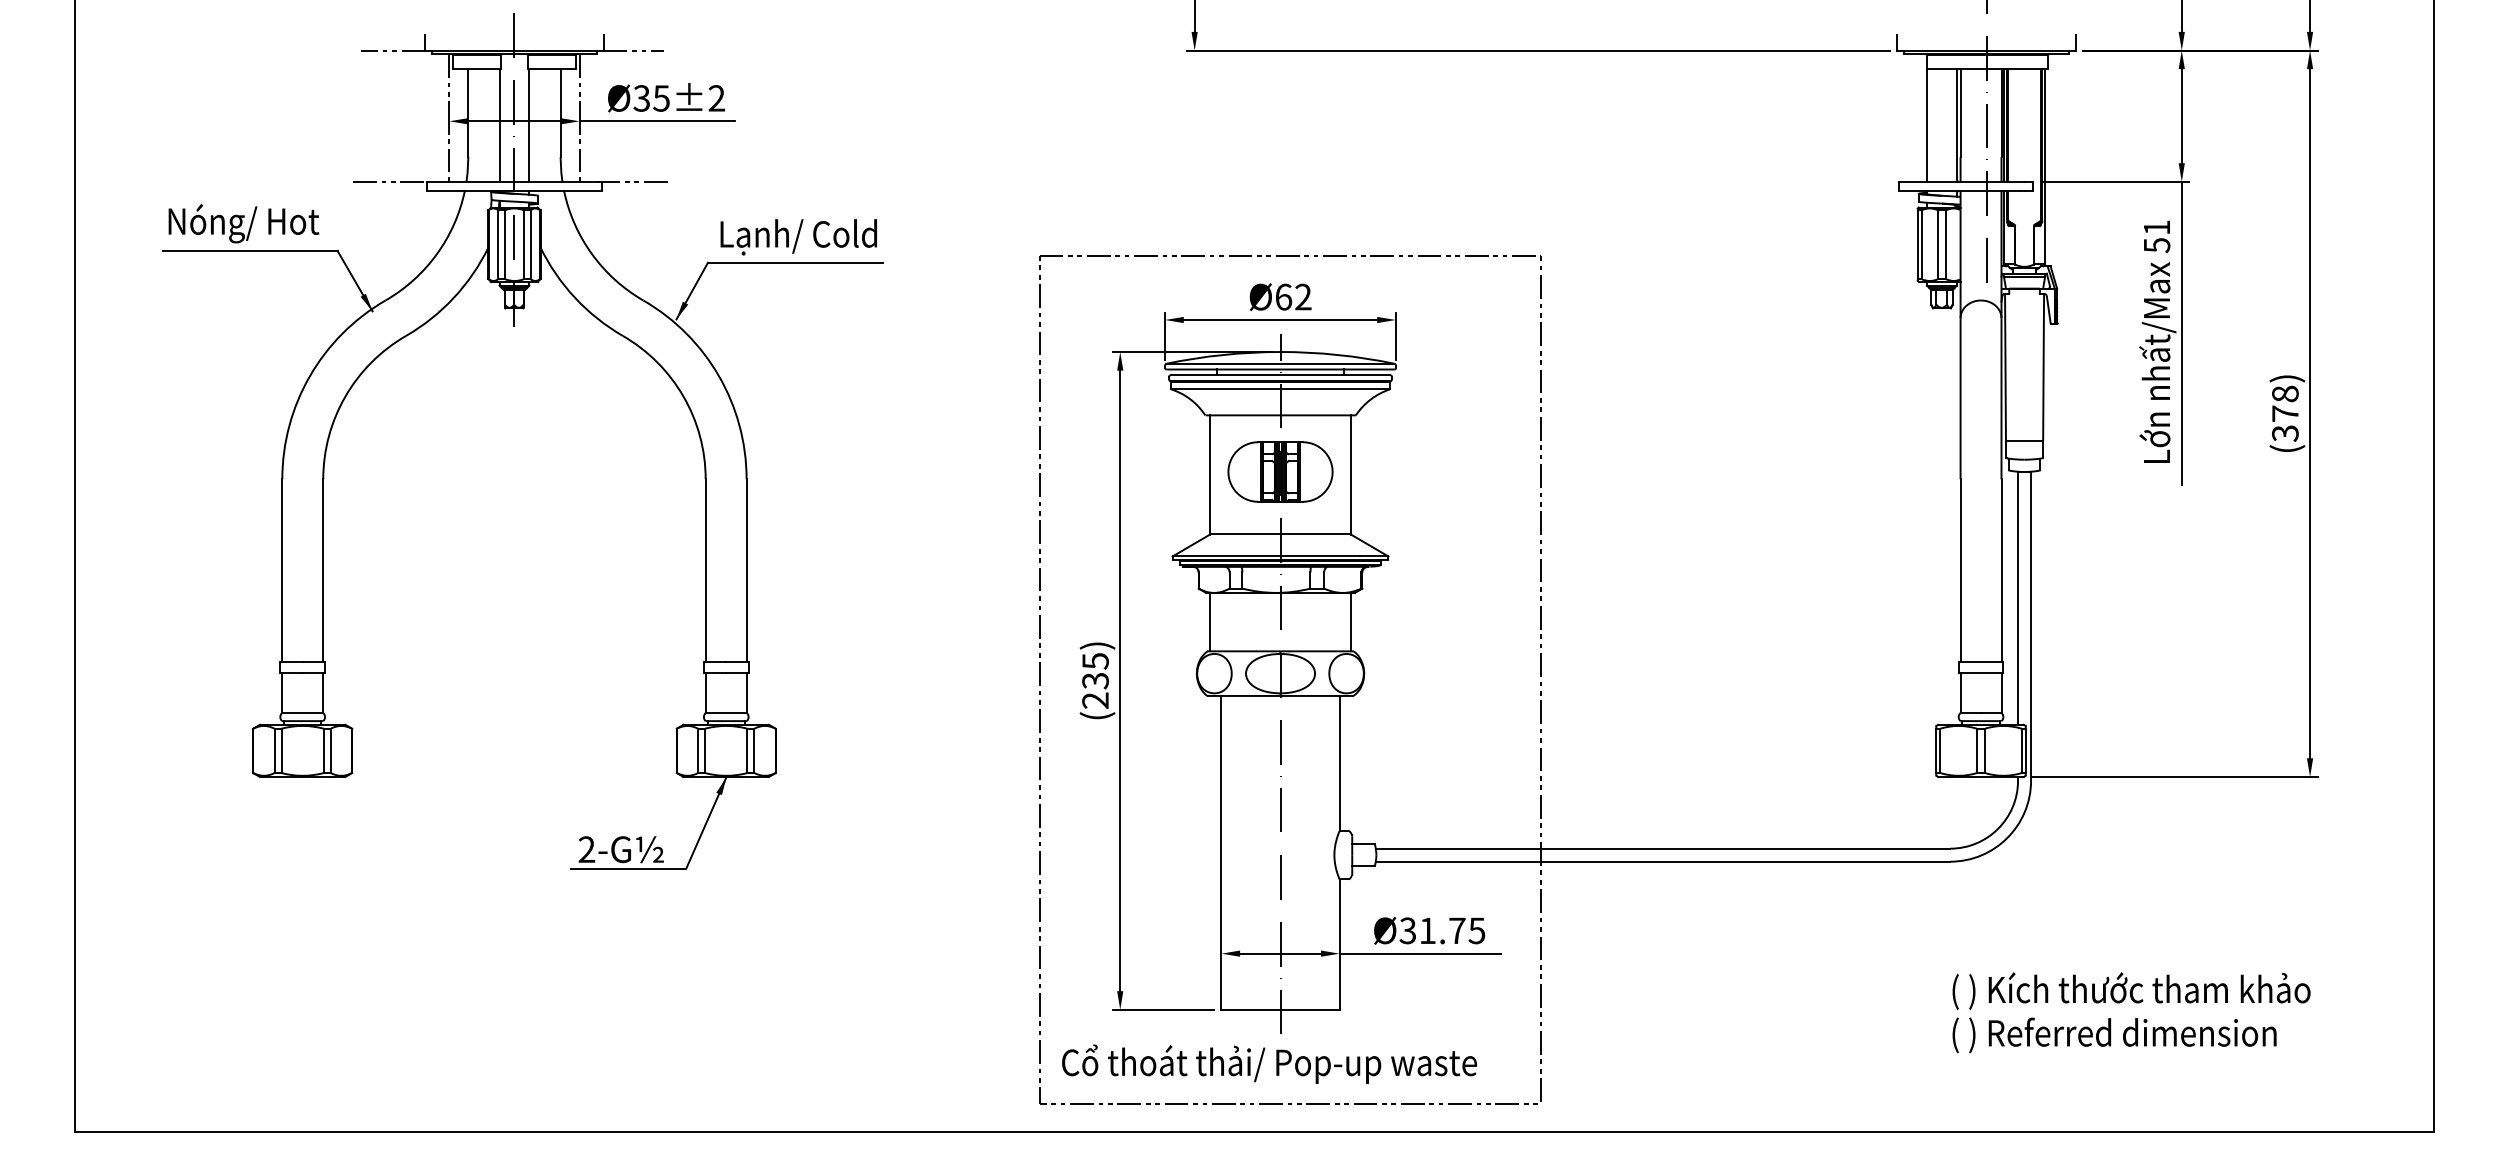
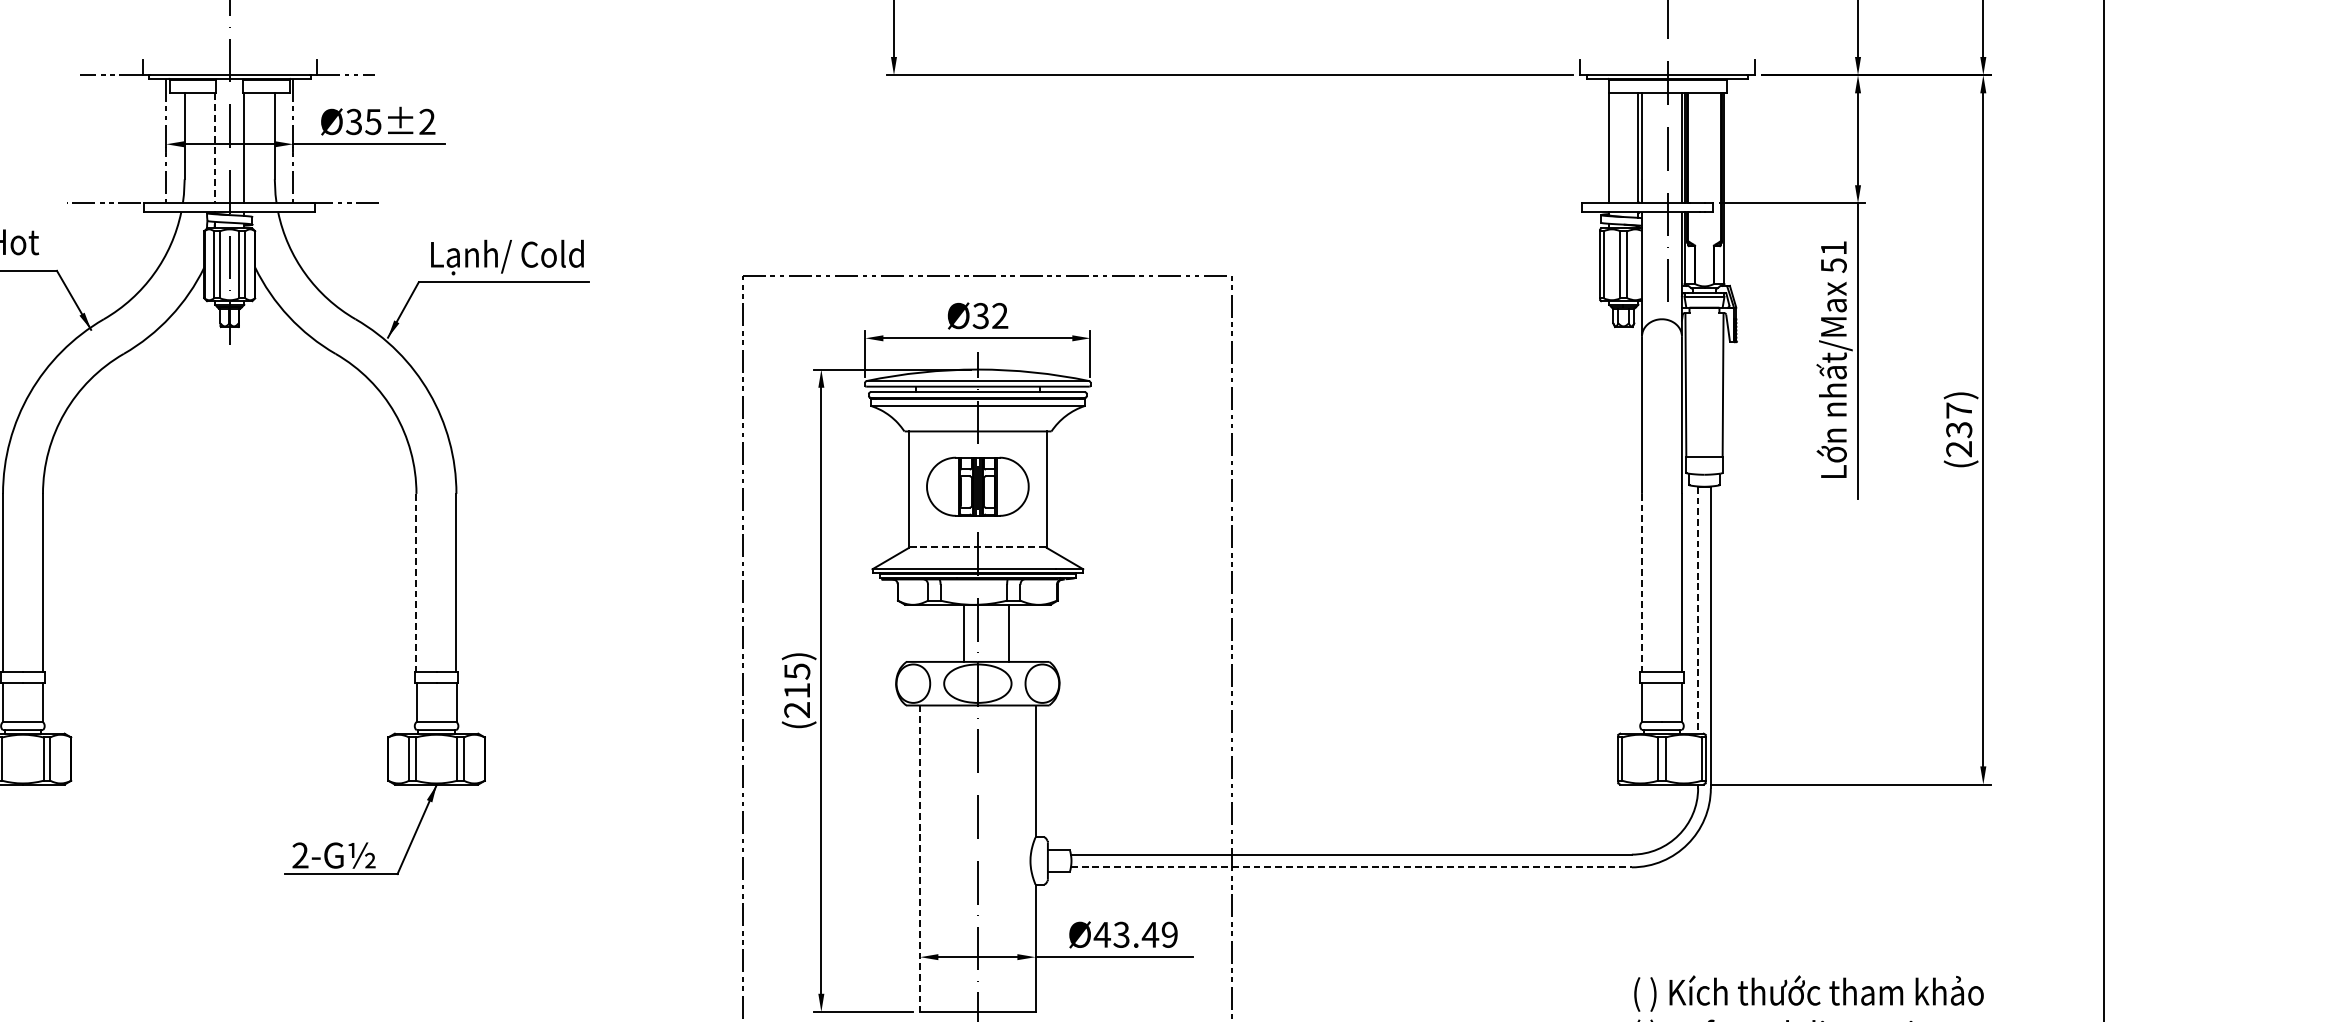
line: (499, 125) -> (215, 148), solid -> dashed
text: (1283, 296) -> (980, 315), Ø62 -> Ø32
text: (2285, 413) -> (1959, 429), (378) -> (237)
line: (1281, 534) -> (978, 547), solid -> dashed
line: (705, 570) -> (416, 582), solid -> dashed
line: (1960, 570) -> (1641, 582), solid -> dashed
line: (2018, 598) -> (1698, 610), solid -> dashed
line: (1209, 621) -> (963, 632), moved
line: (1351, 621) -> (1009, 632), moved
text: (1095, 681) -> (797, 691), (235) -> (215)
line: (1221, 852) -> (920, 858), solid -> dashed
line: (1663, 861) -> (1351, 867), solid -> dashed
text: (1442, 930) -> (1136, 934), Ø31.75 -> Ø43.49

